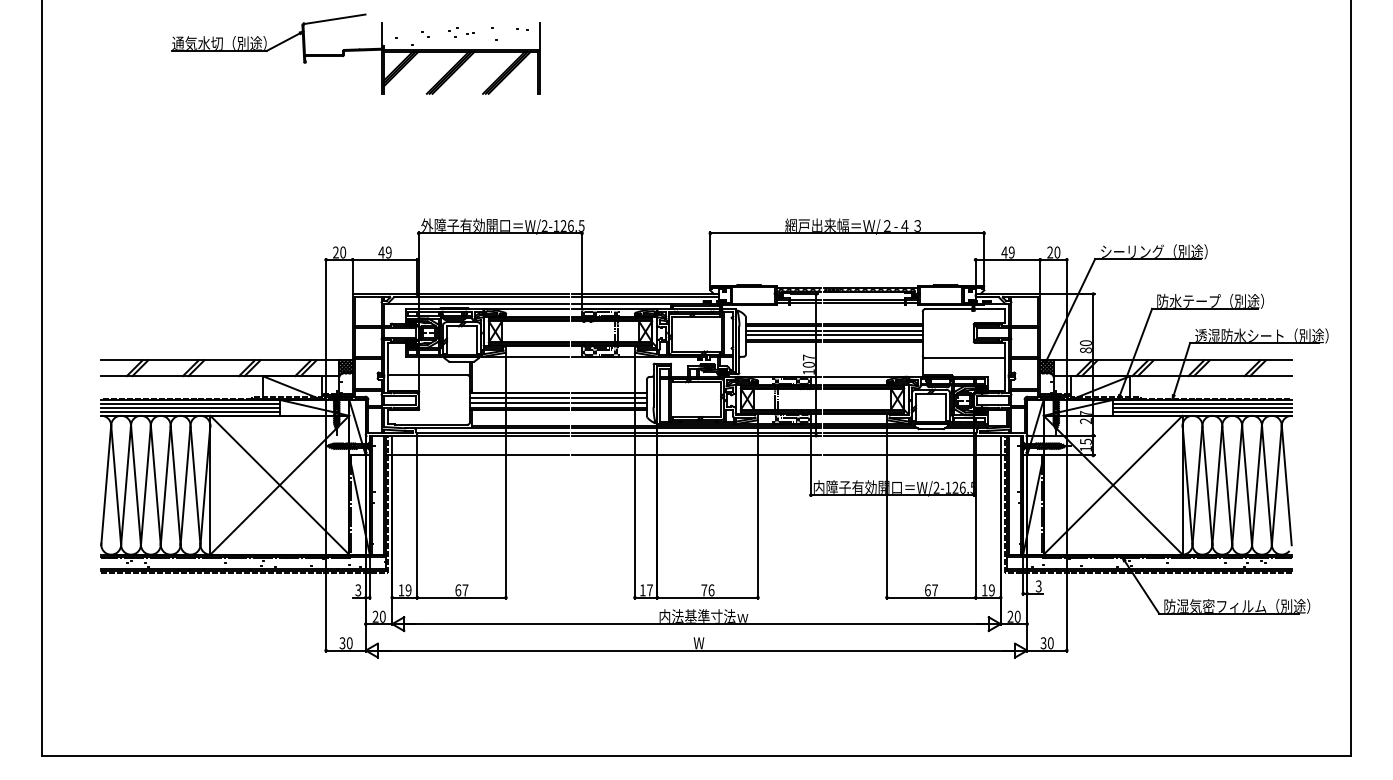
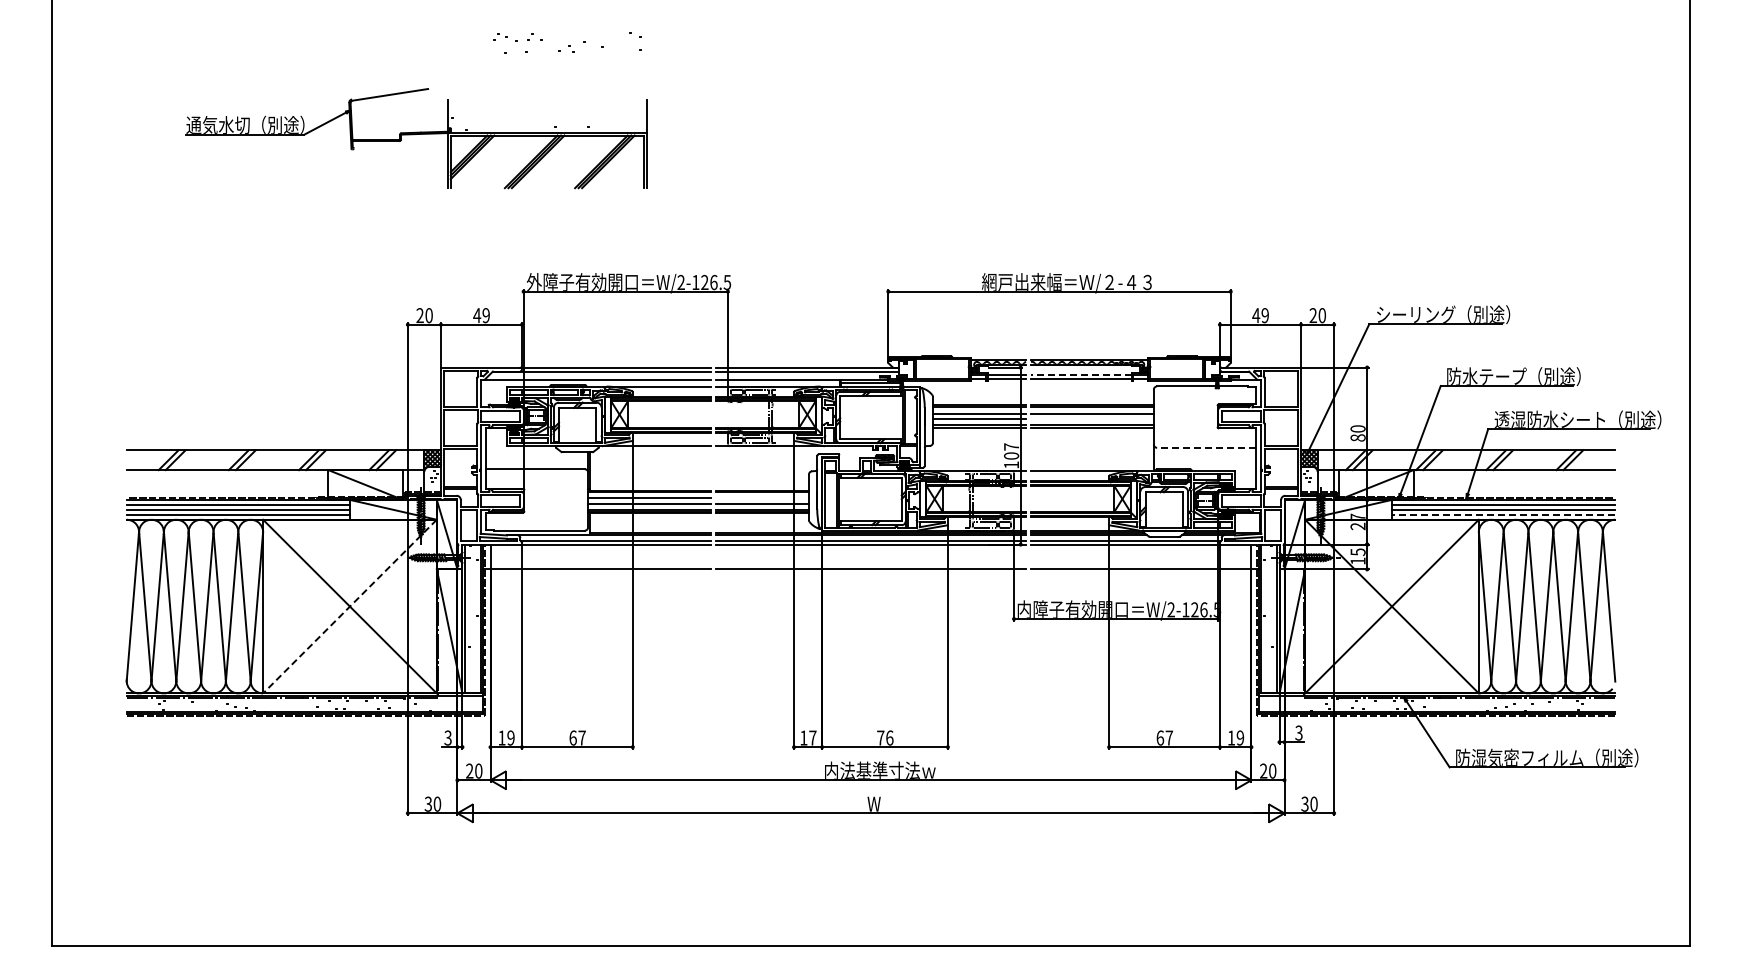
part: (356, 54) -> (416, 138), moved
line: (864, 299) -> (1080, 374), solid -> dashed
line: (873, 335) -> (1092, 419), removed
line: (964, 358) -> (1206, 447), solid -> dashed
line: (608, 397) -> (761, 497), removed
line: (1202, 411) -> (1503, 514), solid -> dashed
line: (279, 485) -> (349, 606), solid -> dashed

